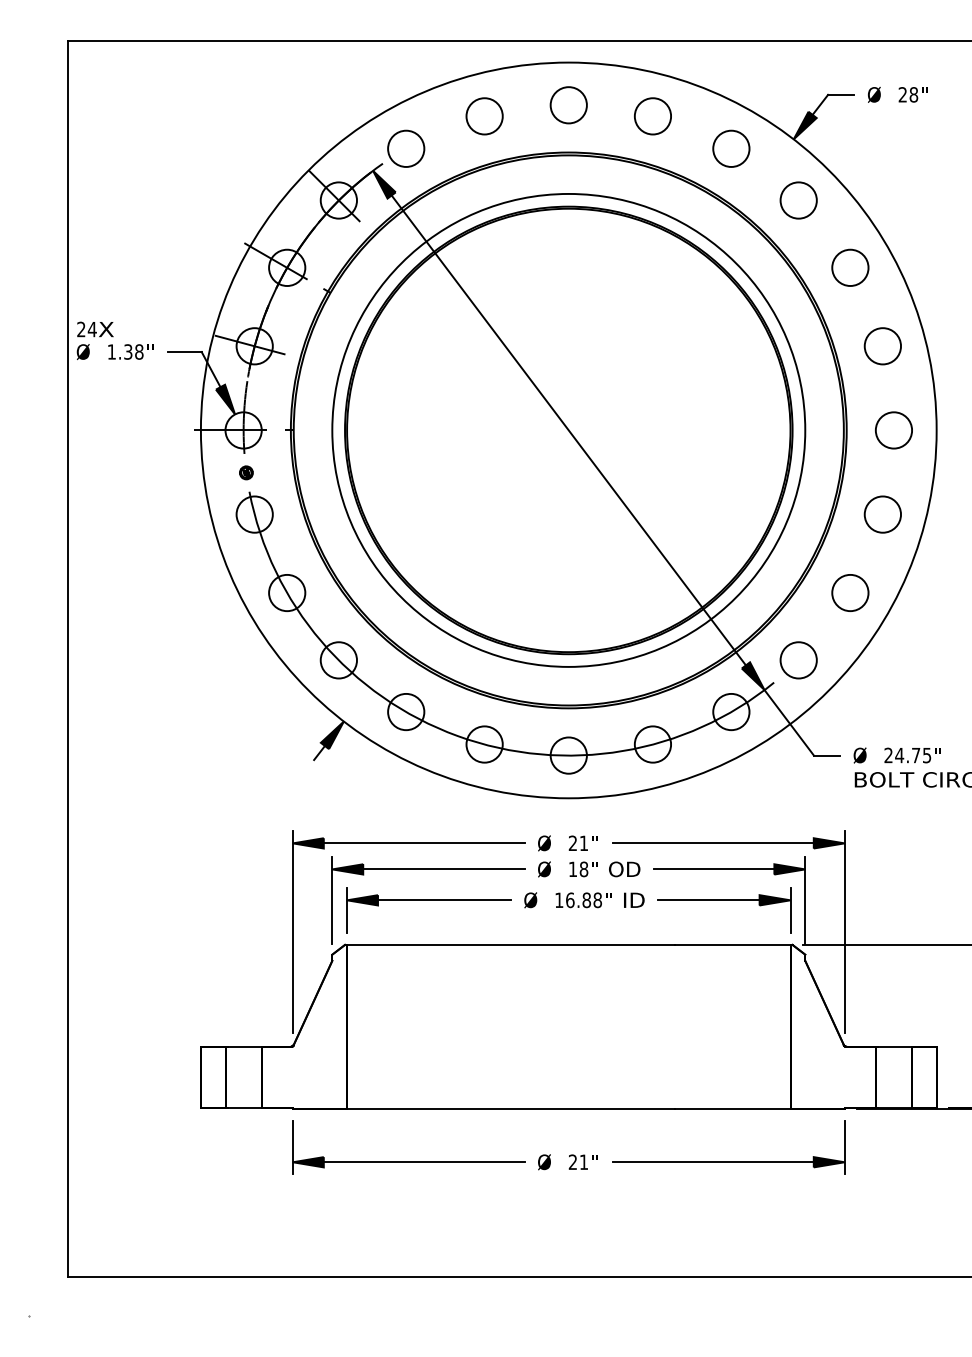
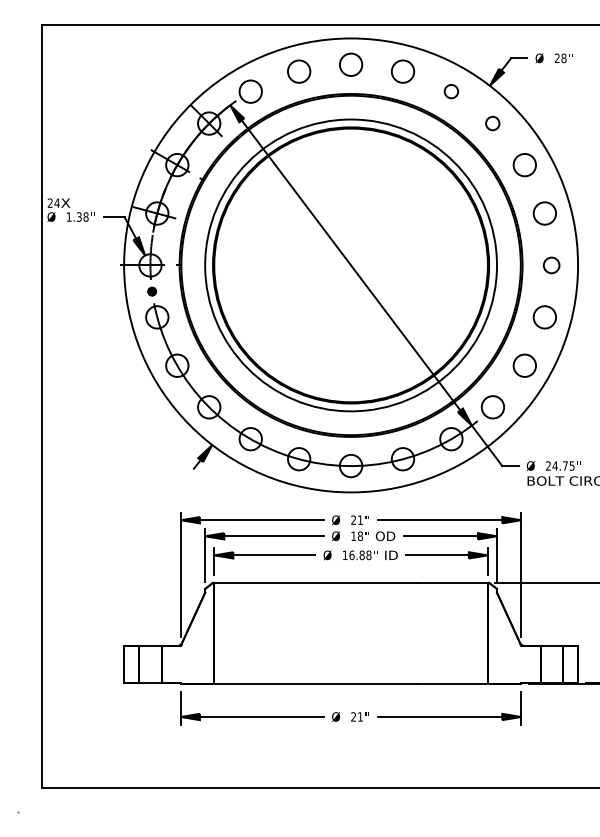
circle: (731, 148) -> (451, 91), size x0.6
circle: (797, 200) -> (492, 123), size x0.6
circle: (893, 430) -> (551, 265), size x0.7

